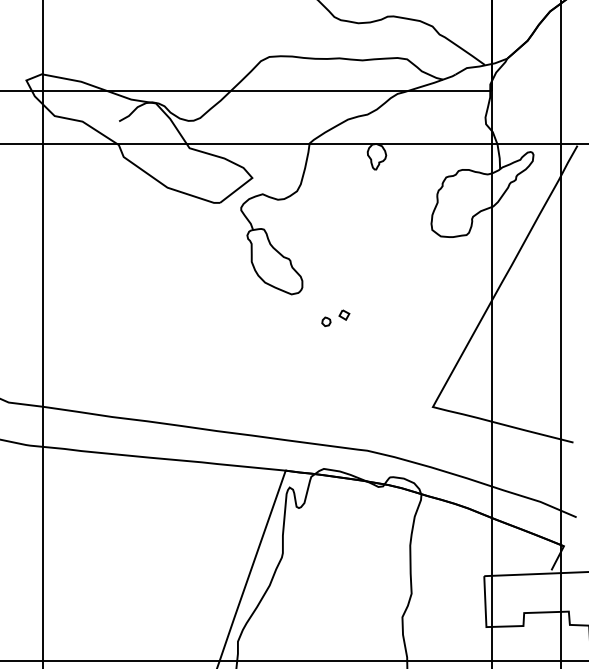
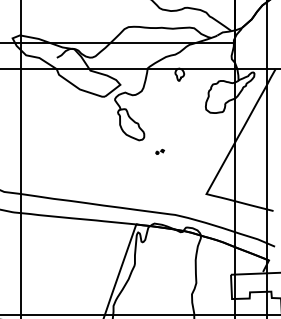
part: (334, 317) -> (159, 151), size x0.6

